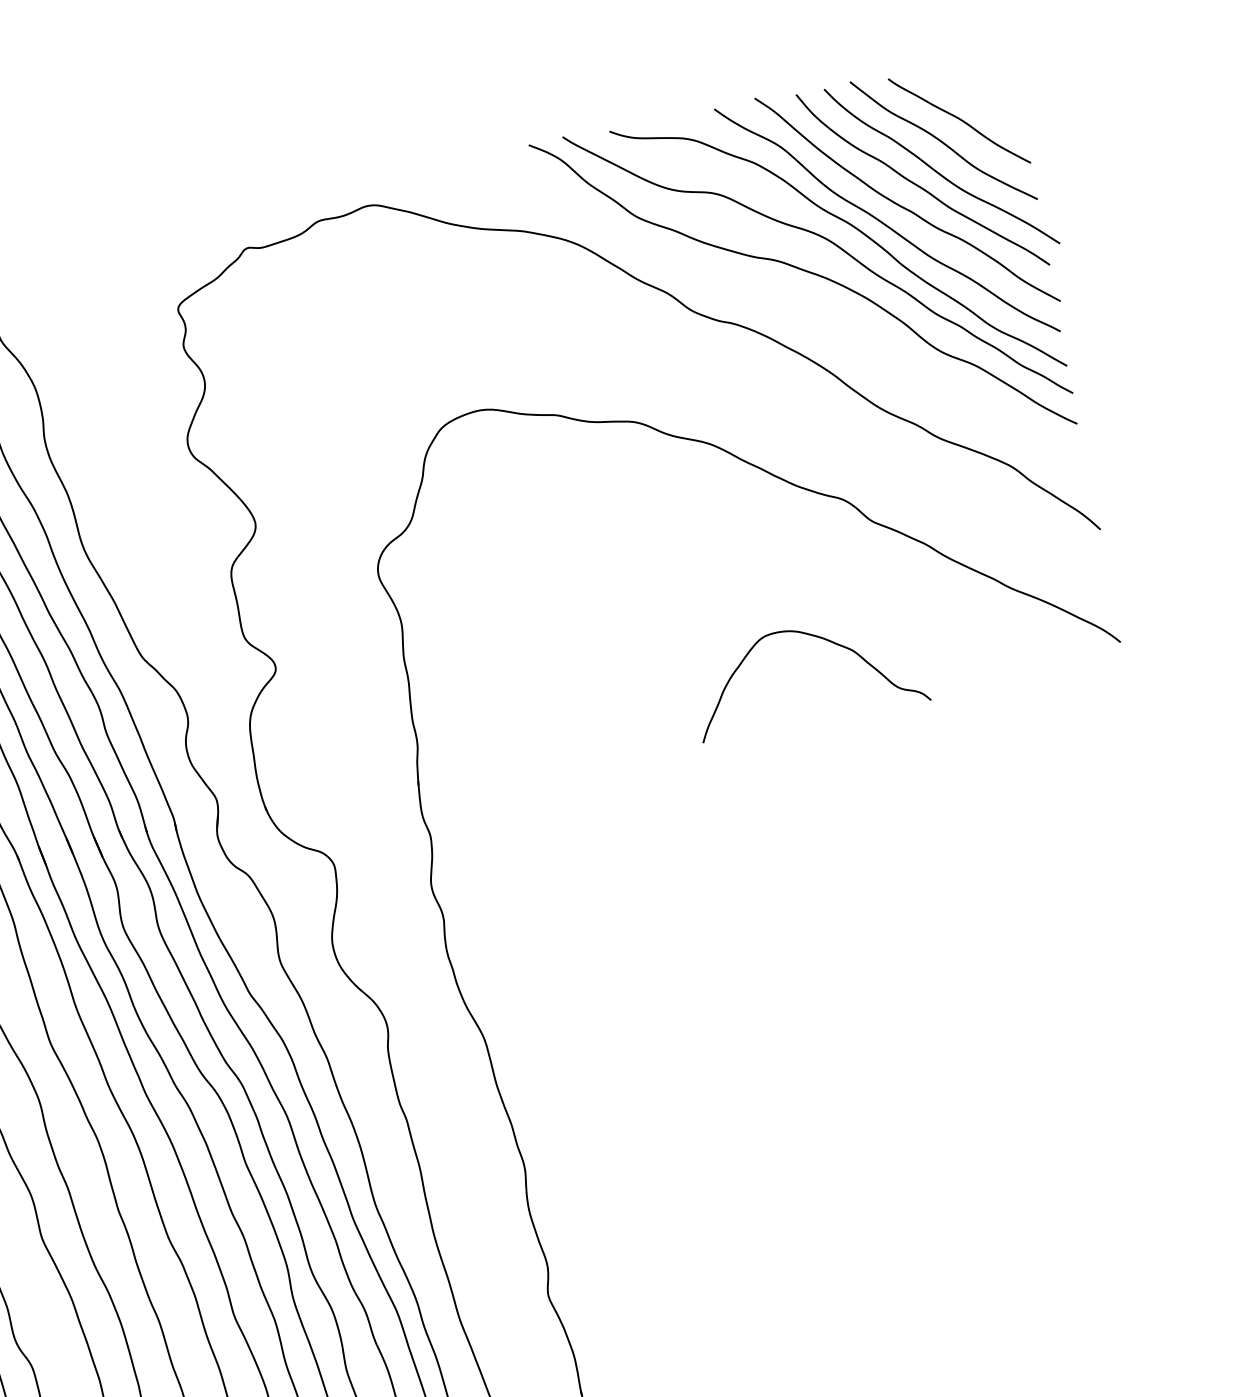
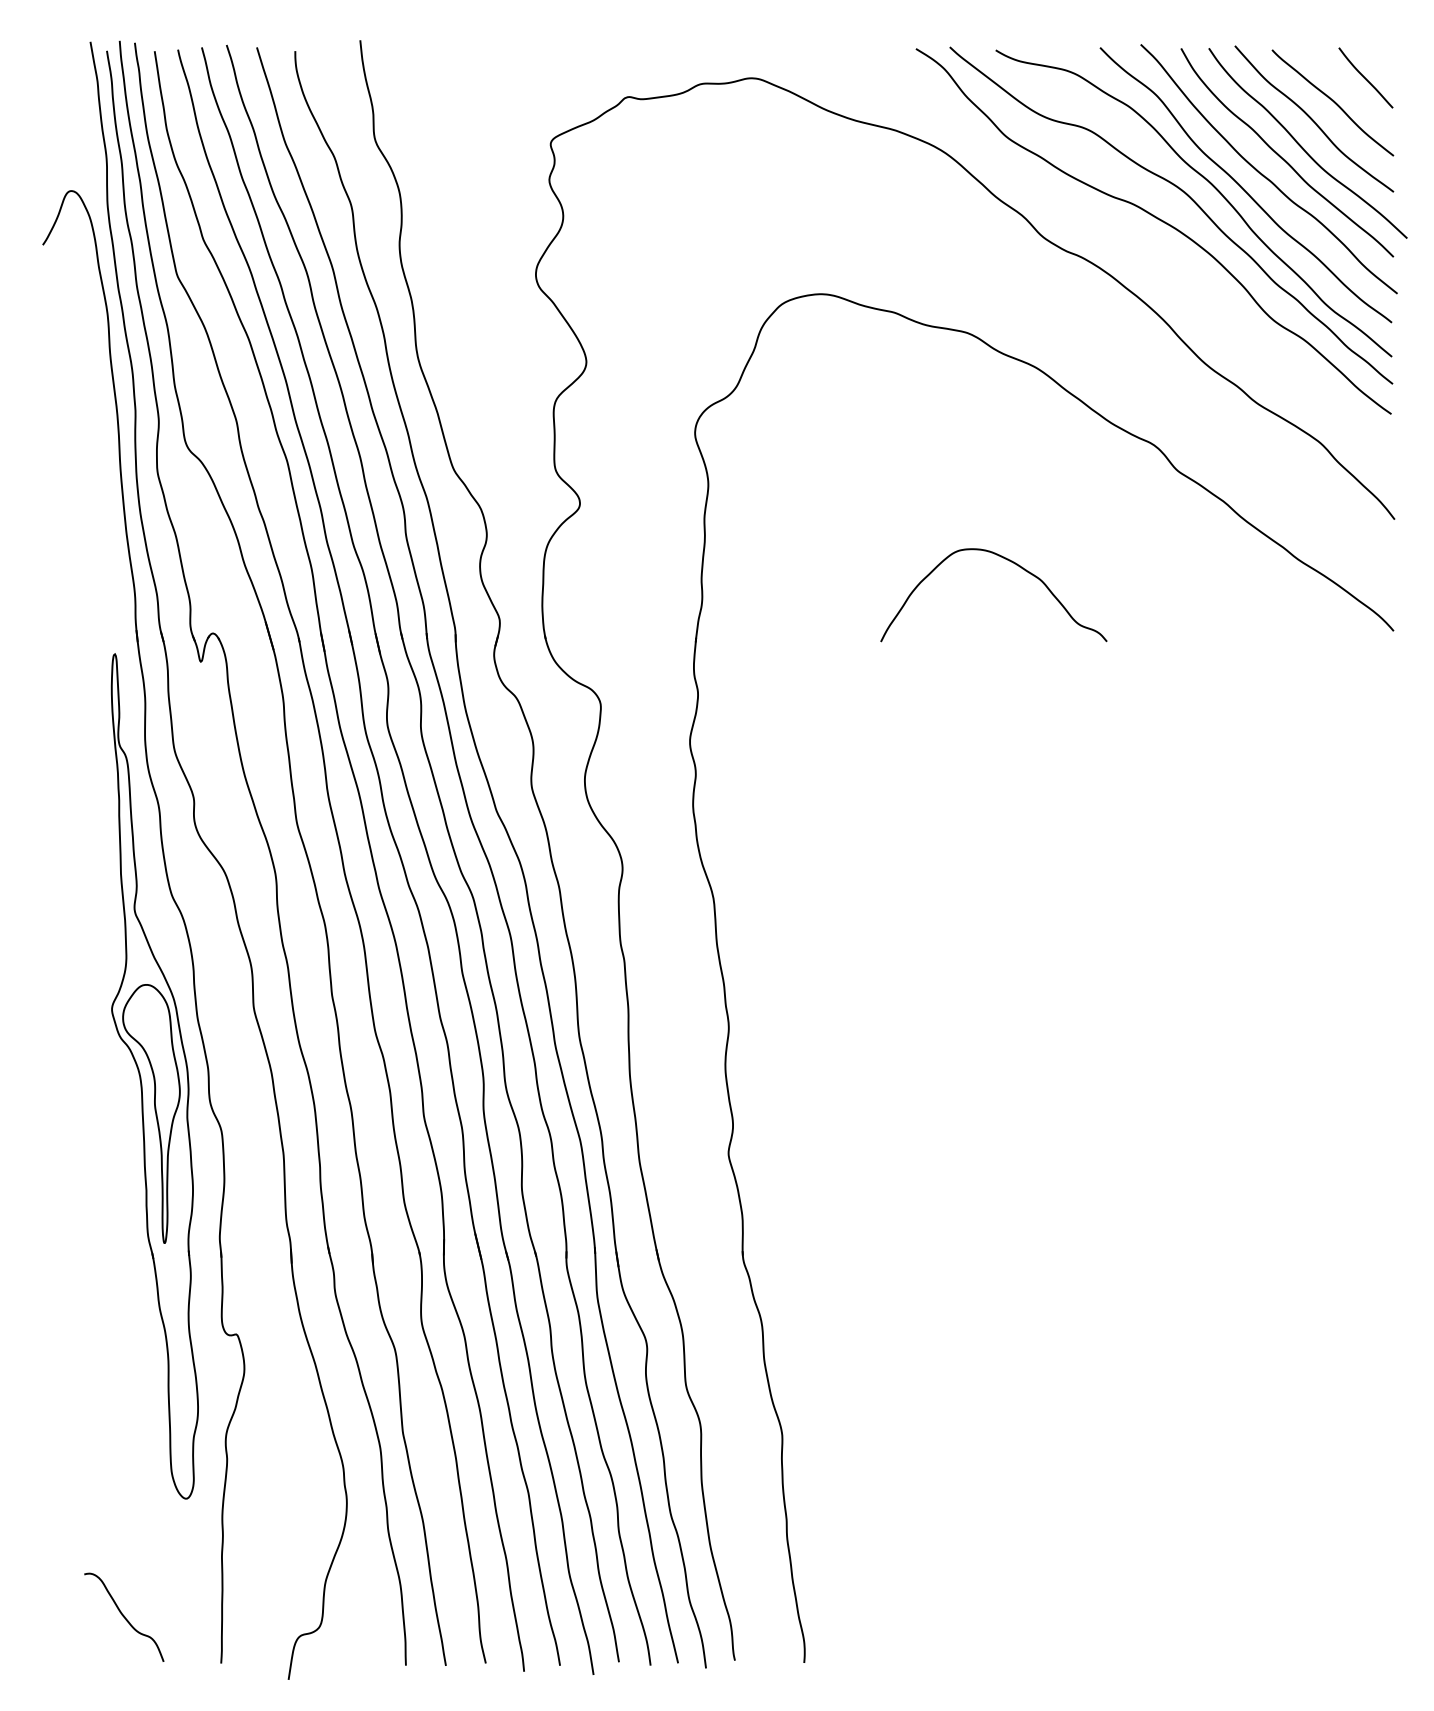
curve: (987, 89) -> (1365, 77), added
curve: (823, 639) -> (1014, 564), moved

